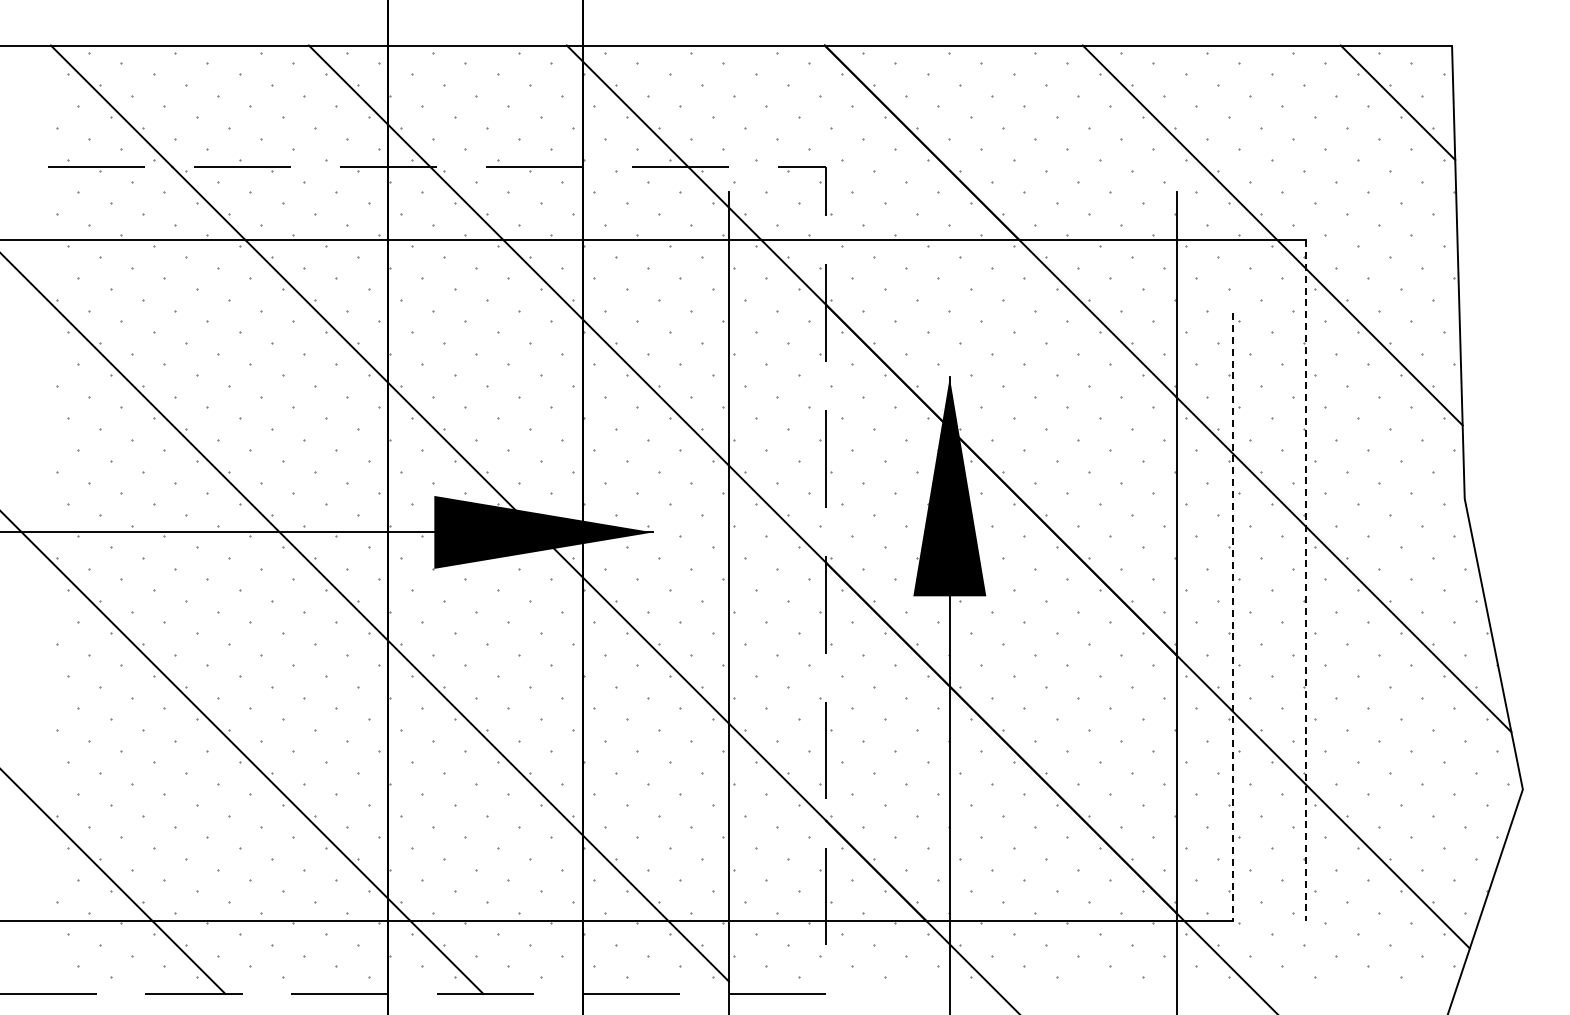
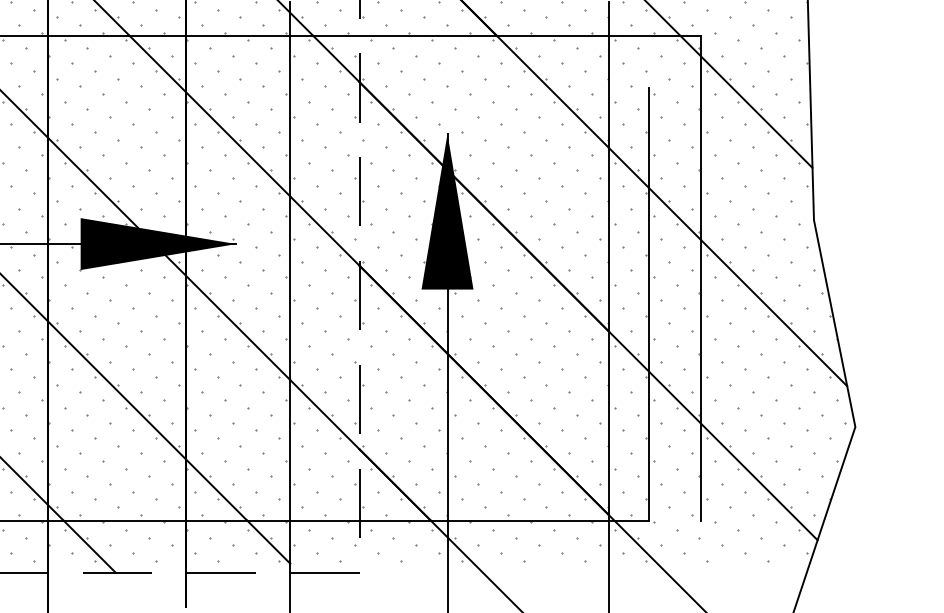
line: (1306, 580) -> (701, 278), dashed -> solid
line: (1233, 617) -> (649, 304), dashed -> solid

